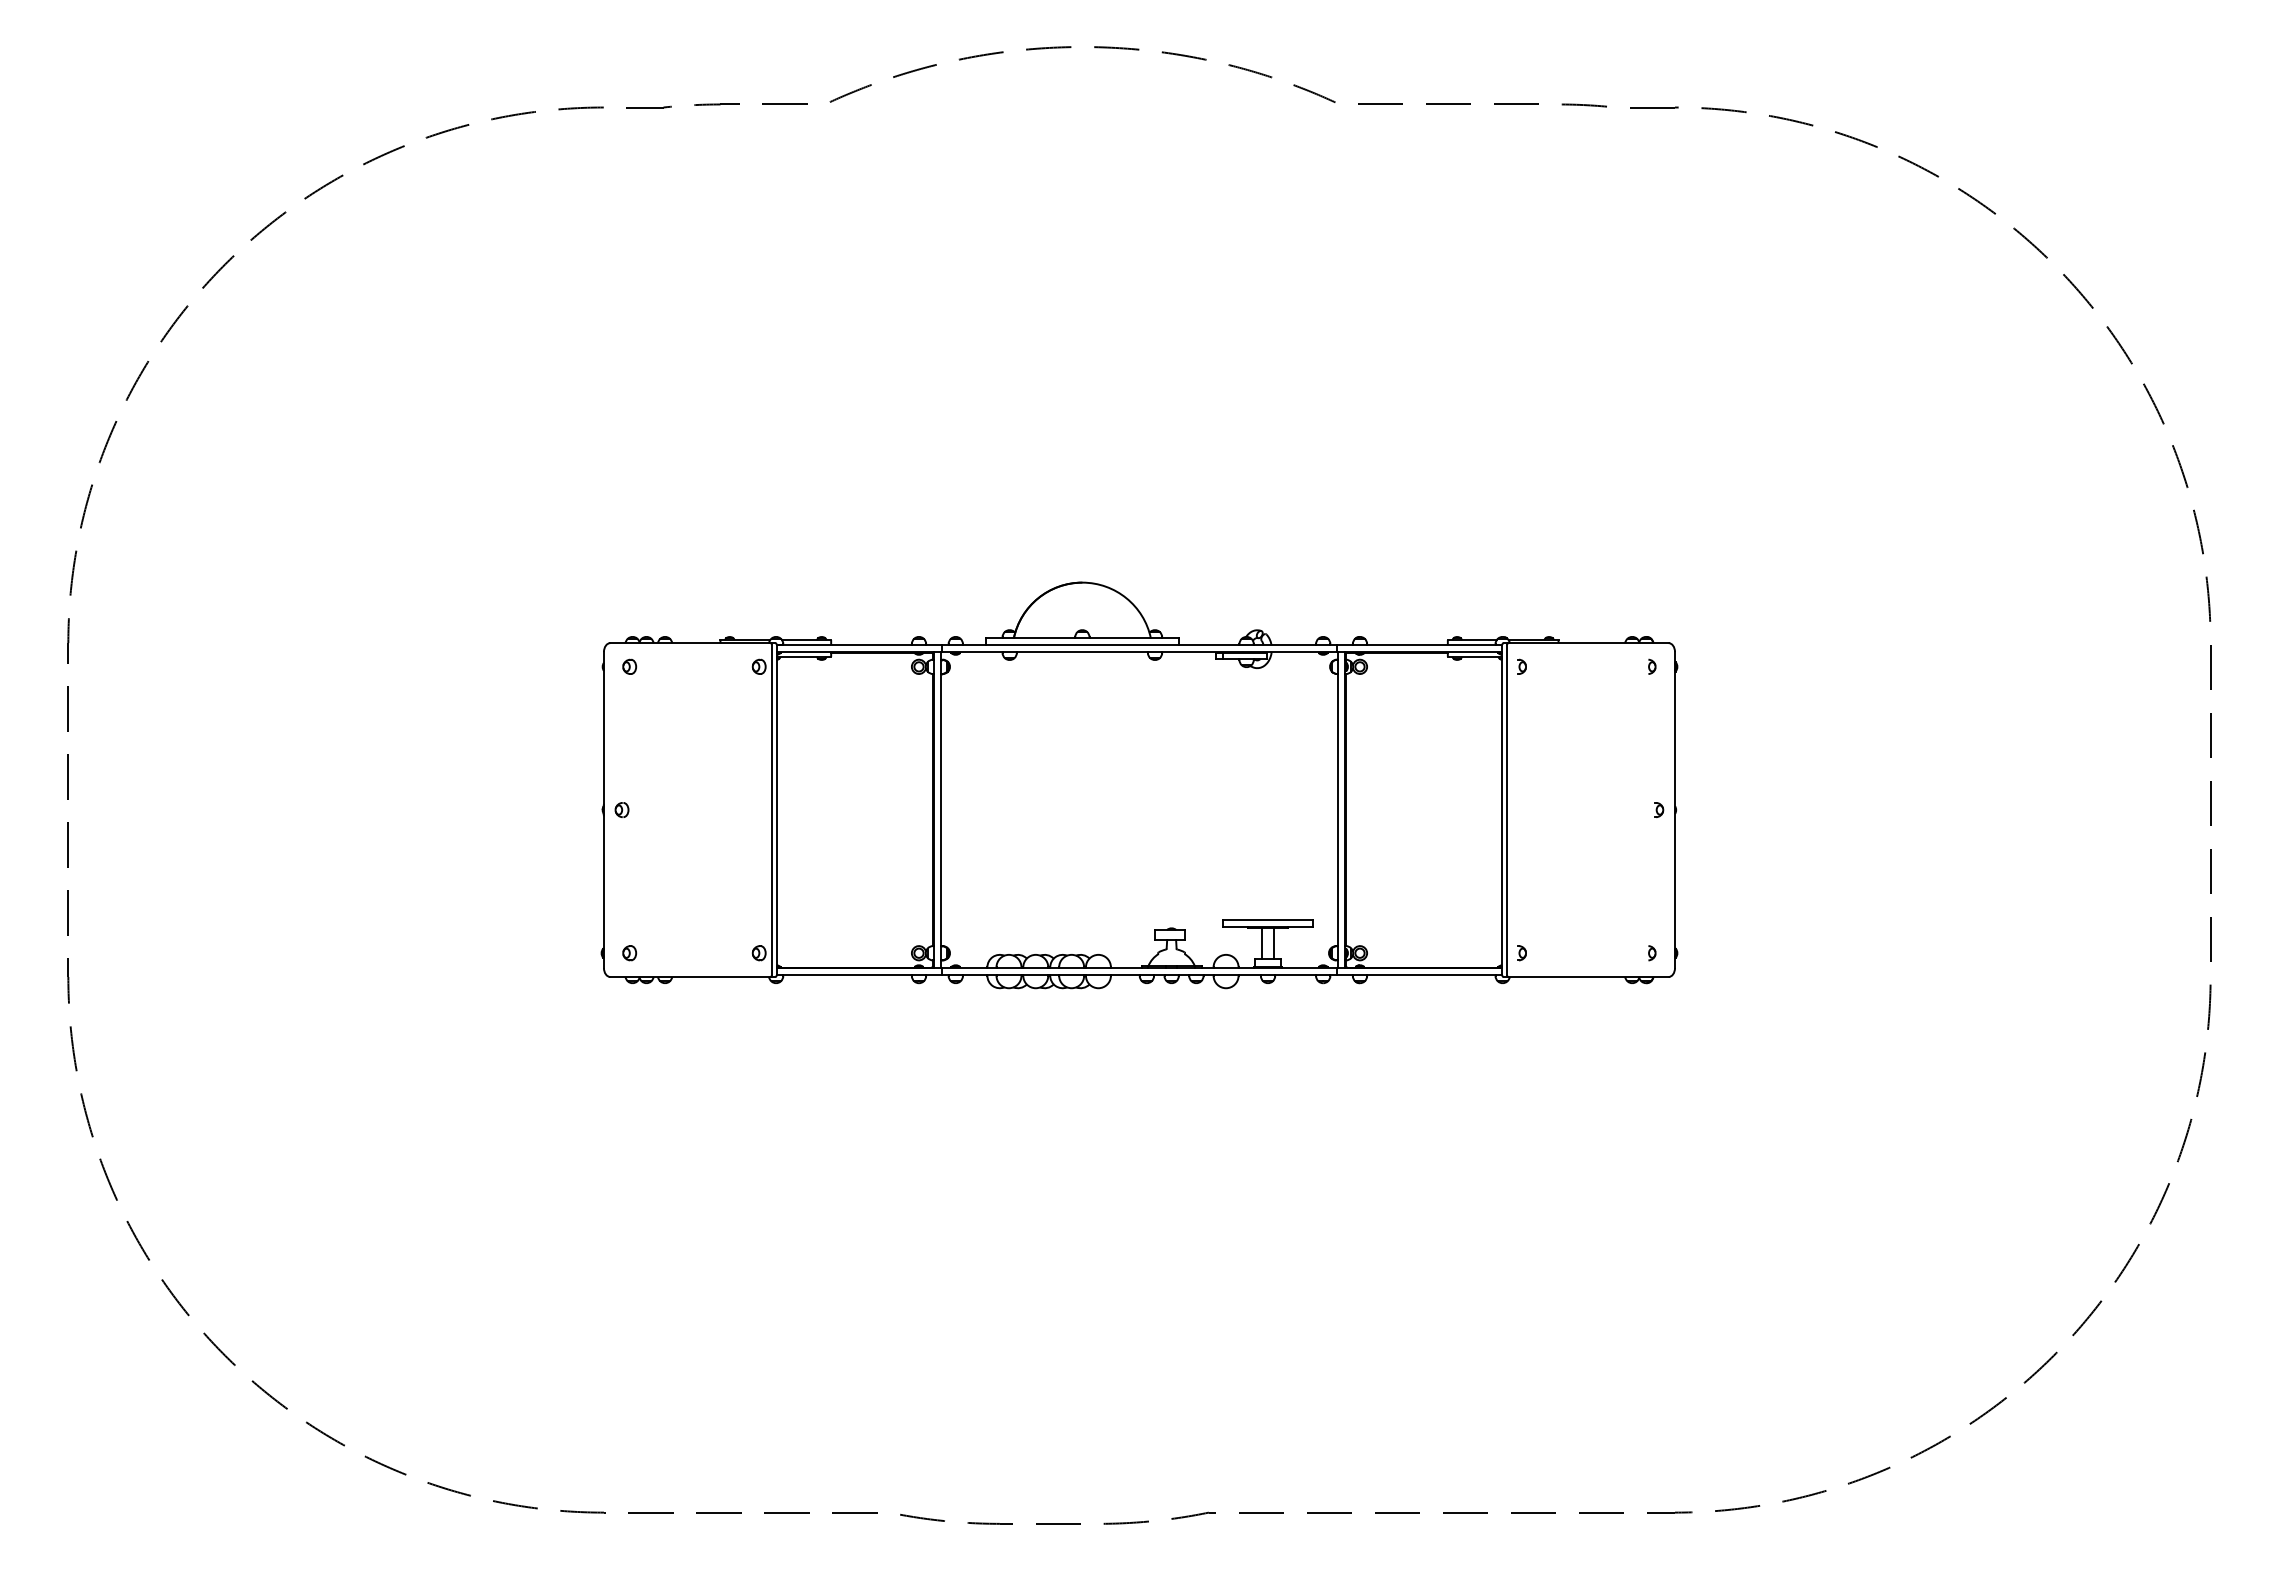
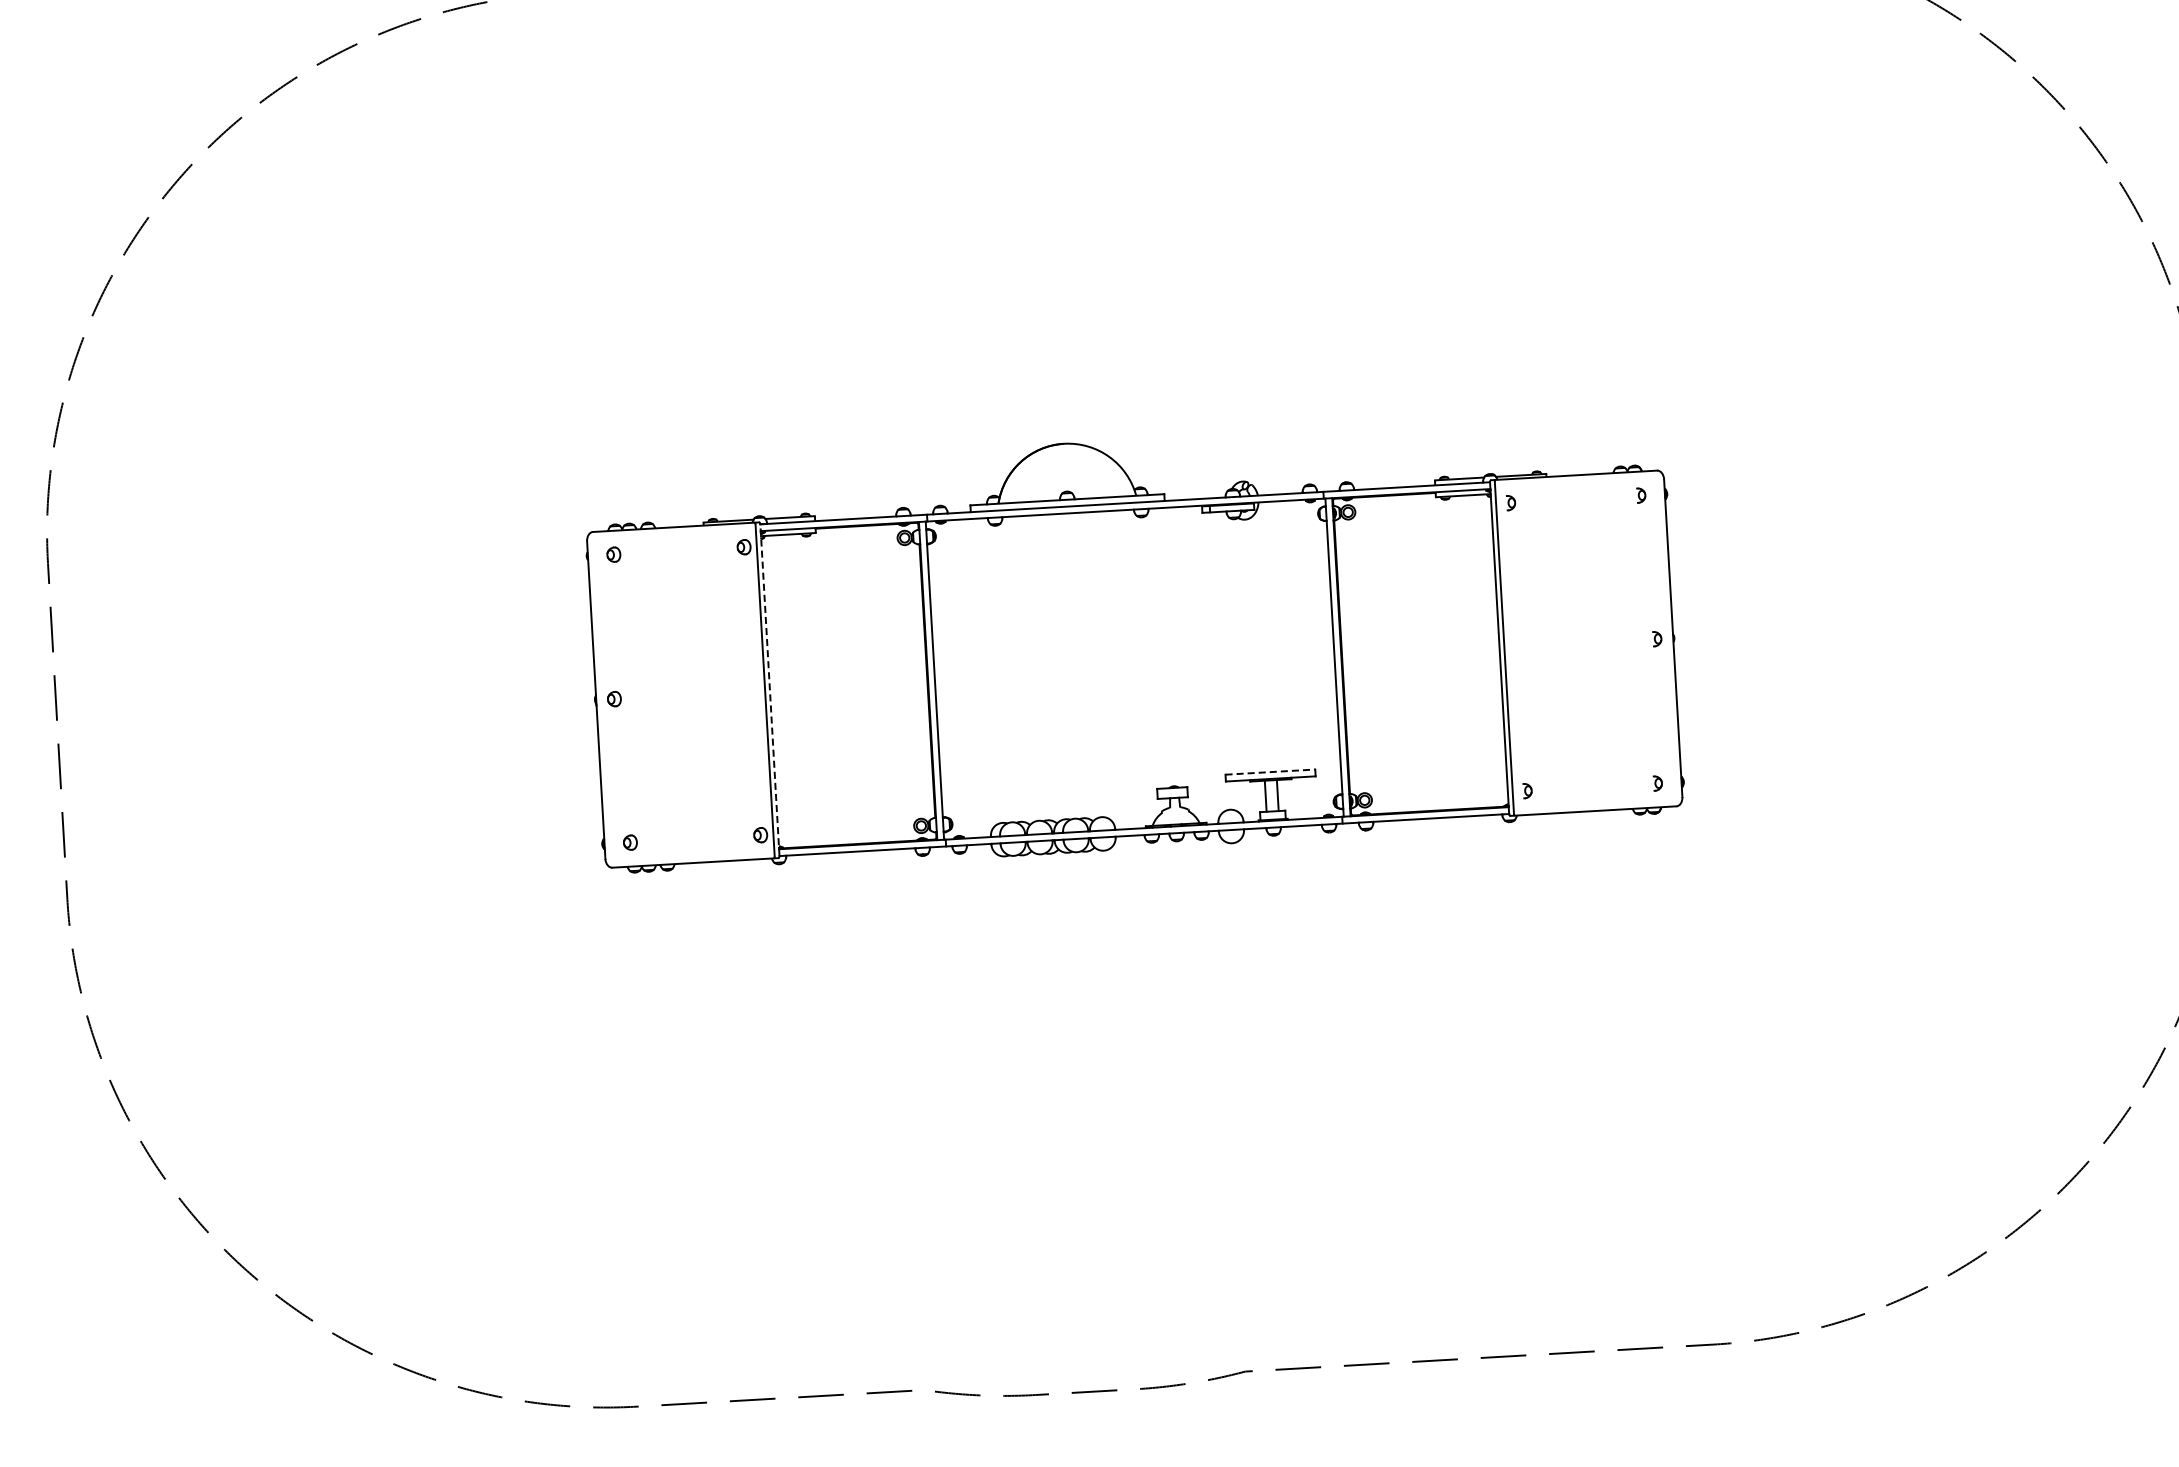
line: (776, 809) -> (769, 689), solid -> dashed
line: (1268, 919) -> (1270, 771), solid -> dashed

